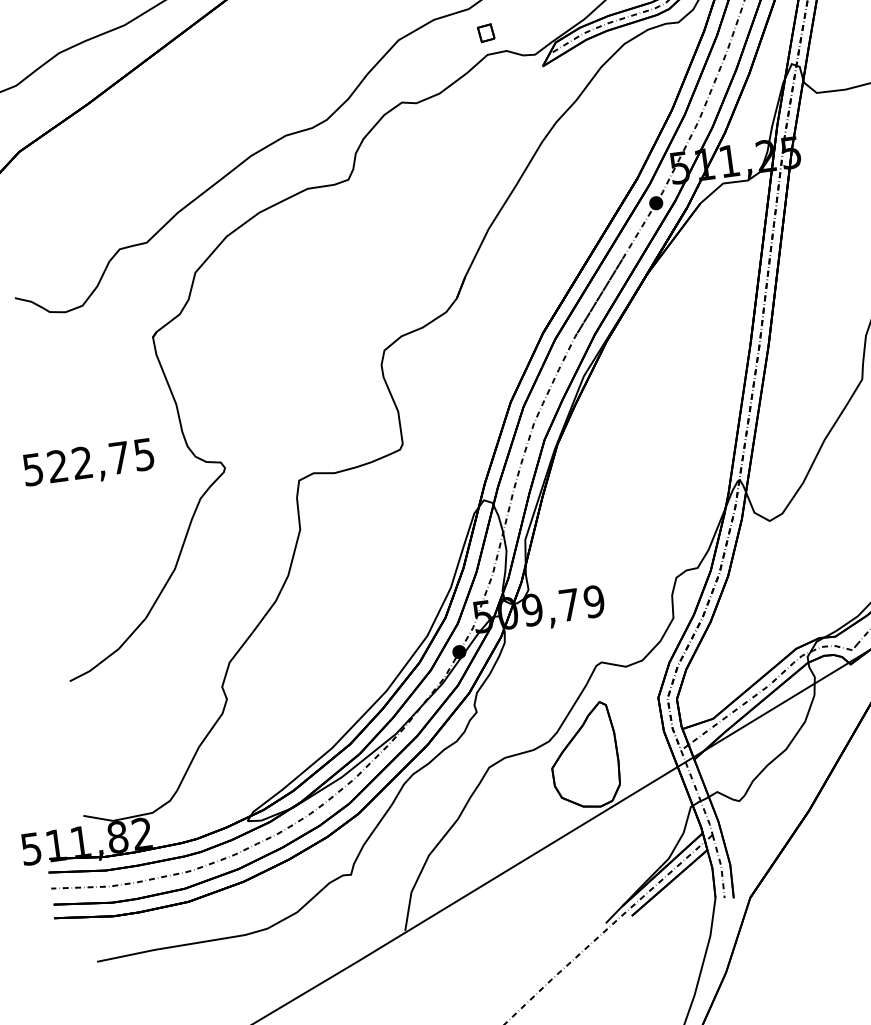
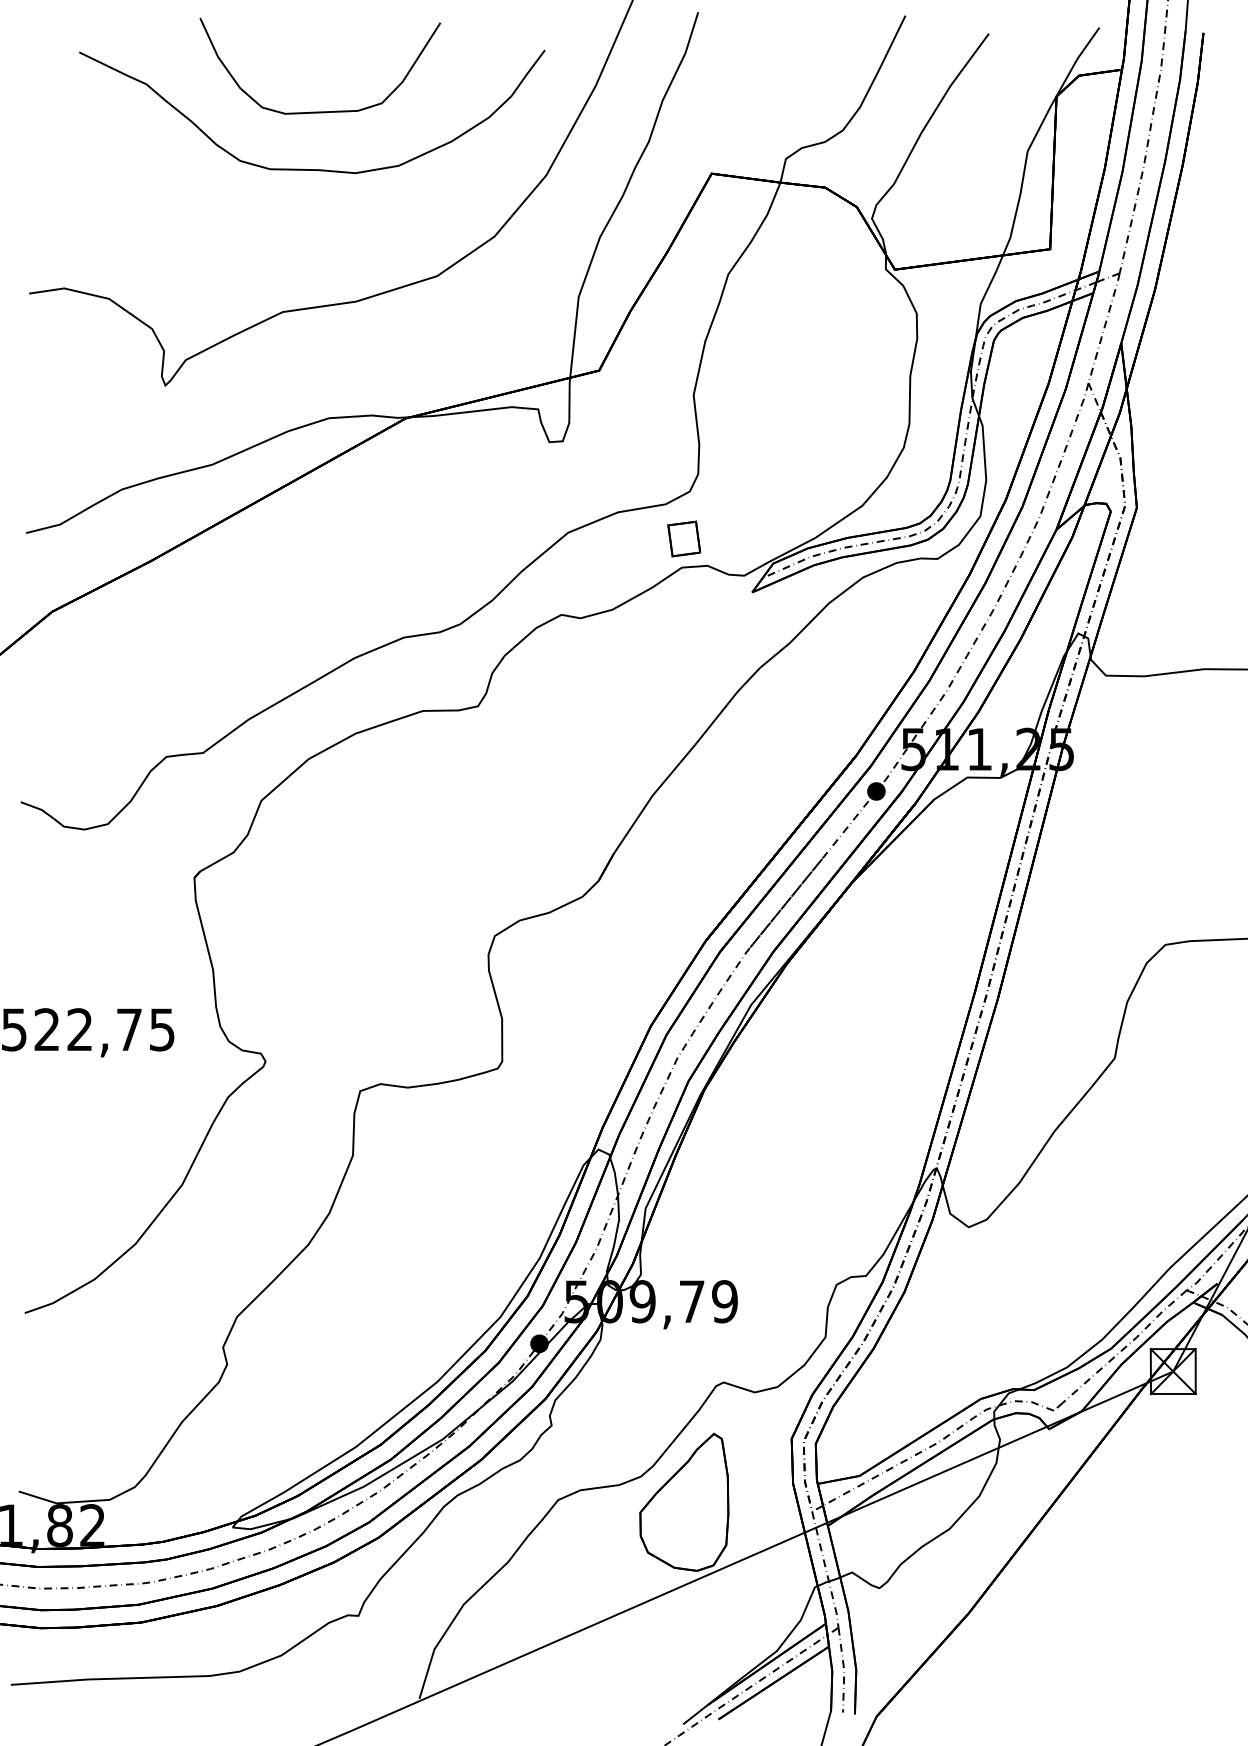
part: (485, 32) -> (683, 538), size x1.6

